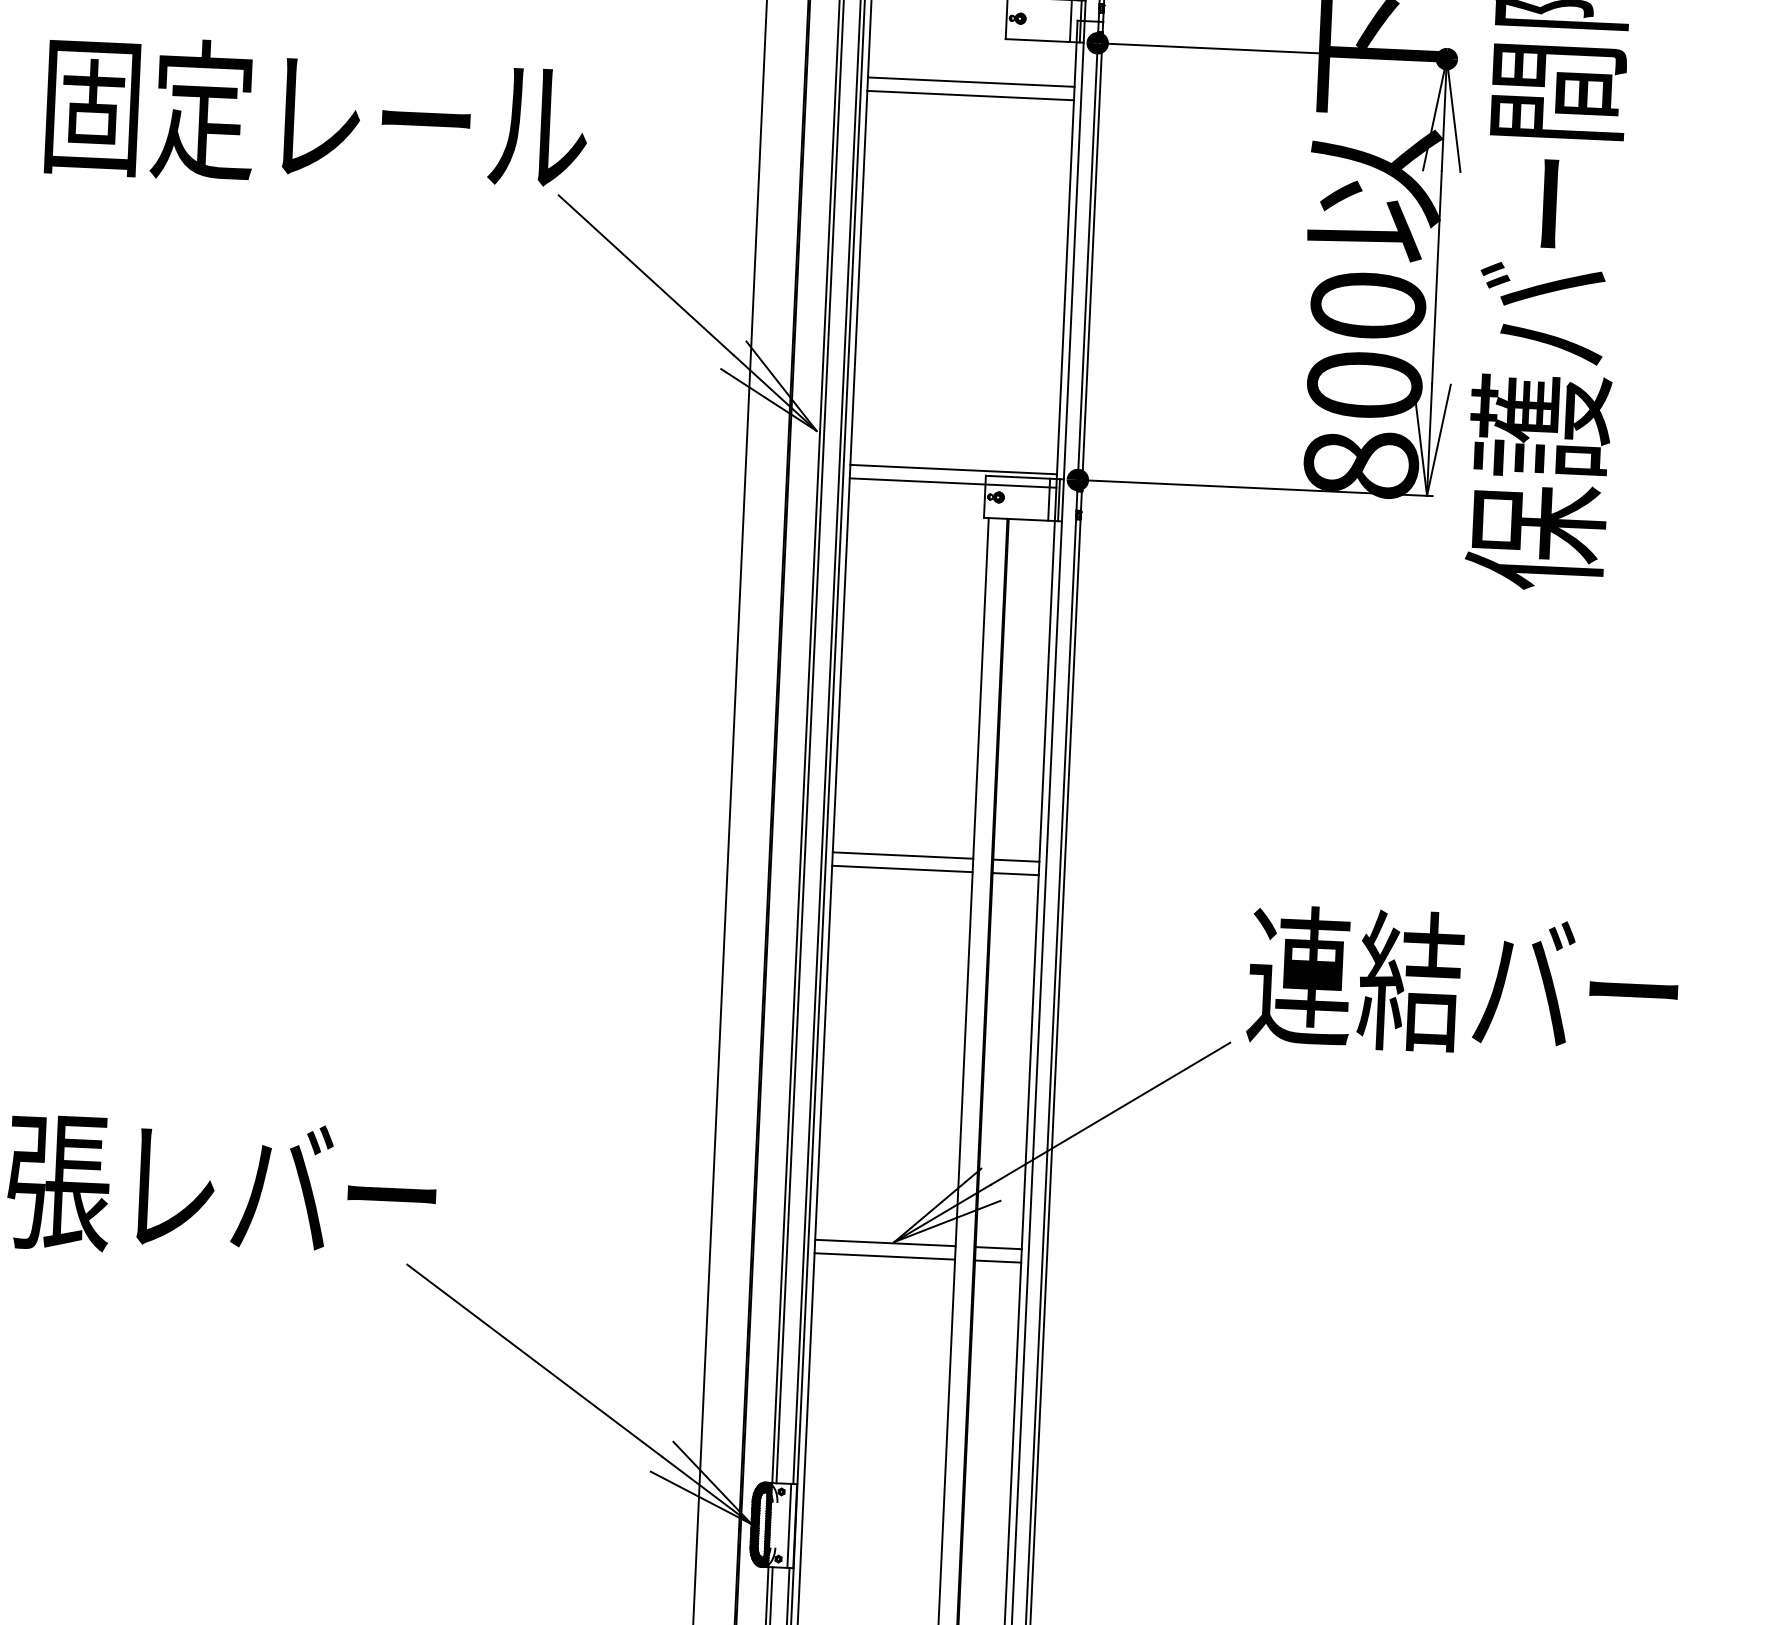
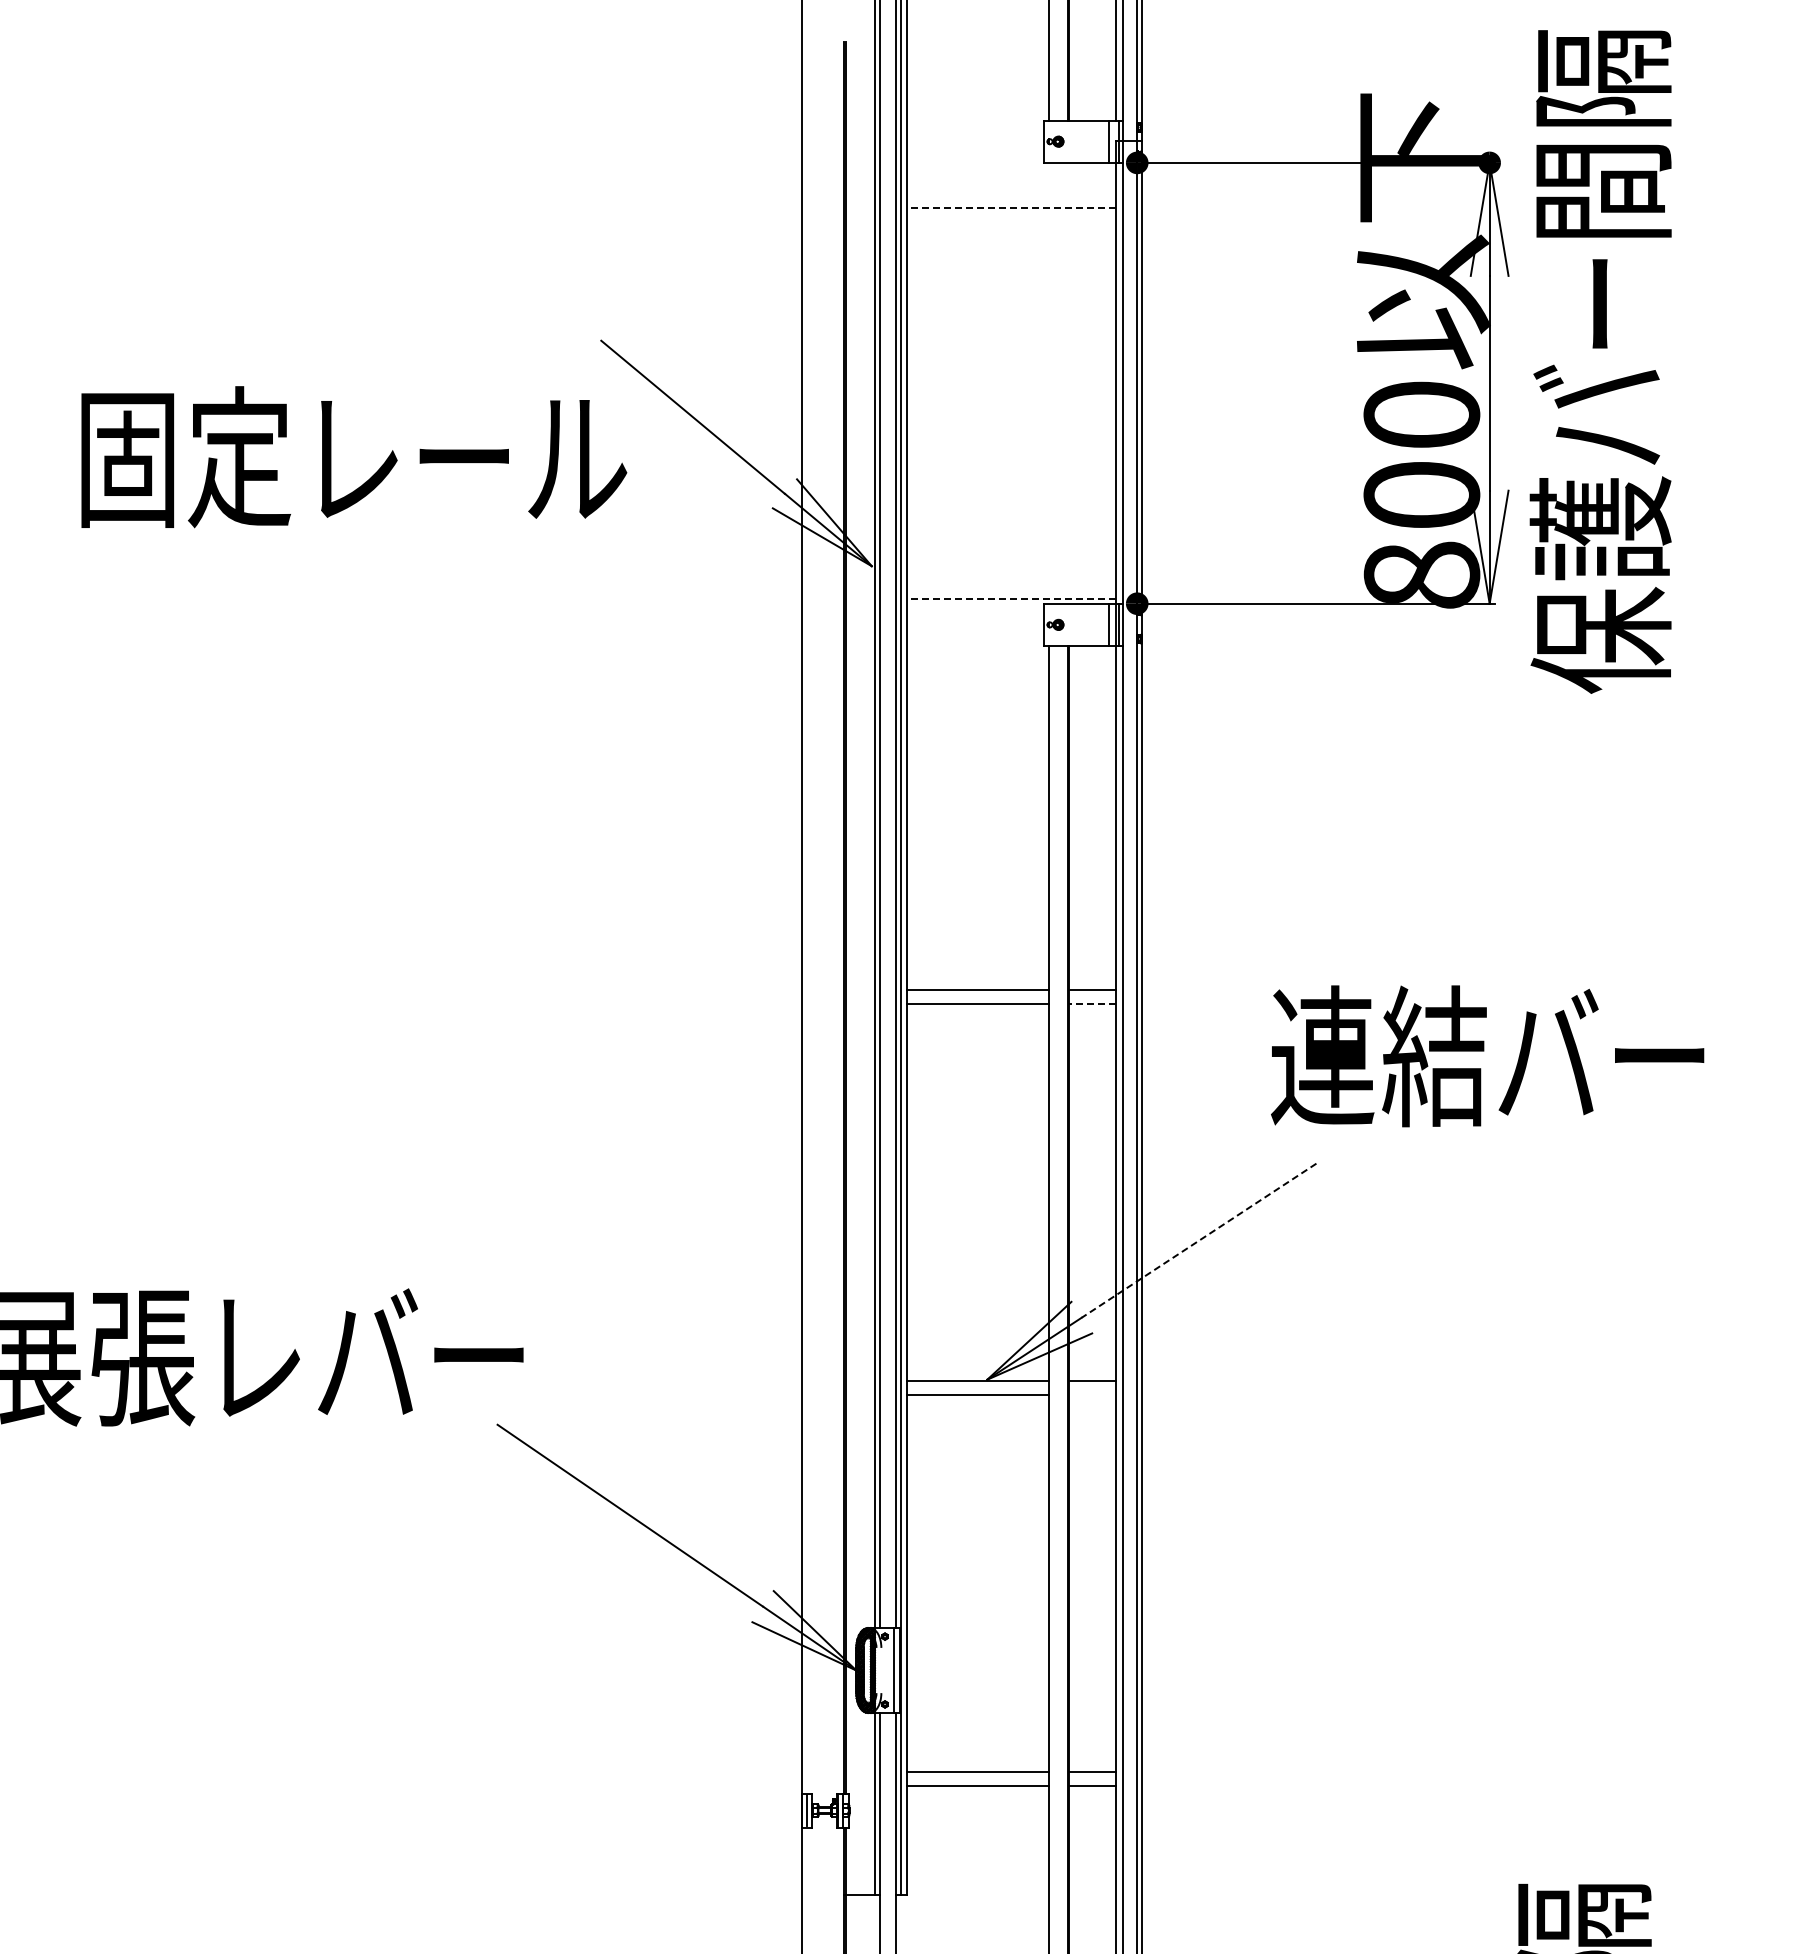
line: (971, 81) -> (1011, 207), solid -> dashed
line: (970, 95) -> (1011, 221), removed
text: (317, 115) -> (354, 457), moved
line: (953, 469) -> (1011, 598), solid -> dashed
line: (952, 483) -> (1011, 612), removed
line: (1015, 874) -> (1092, 1003), solid -> dashed
text: (1463, 983) -> (1487, 1056), moved
line: (1109, 1113) -> (1198, 1240), solid -> dashed
line: (997, 1261) -> (1092, 1394), removed

